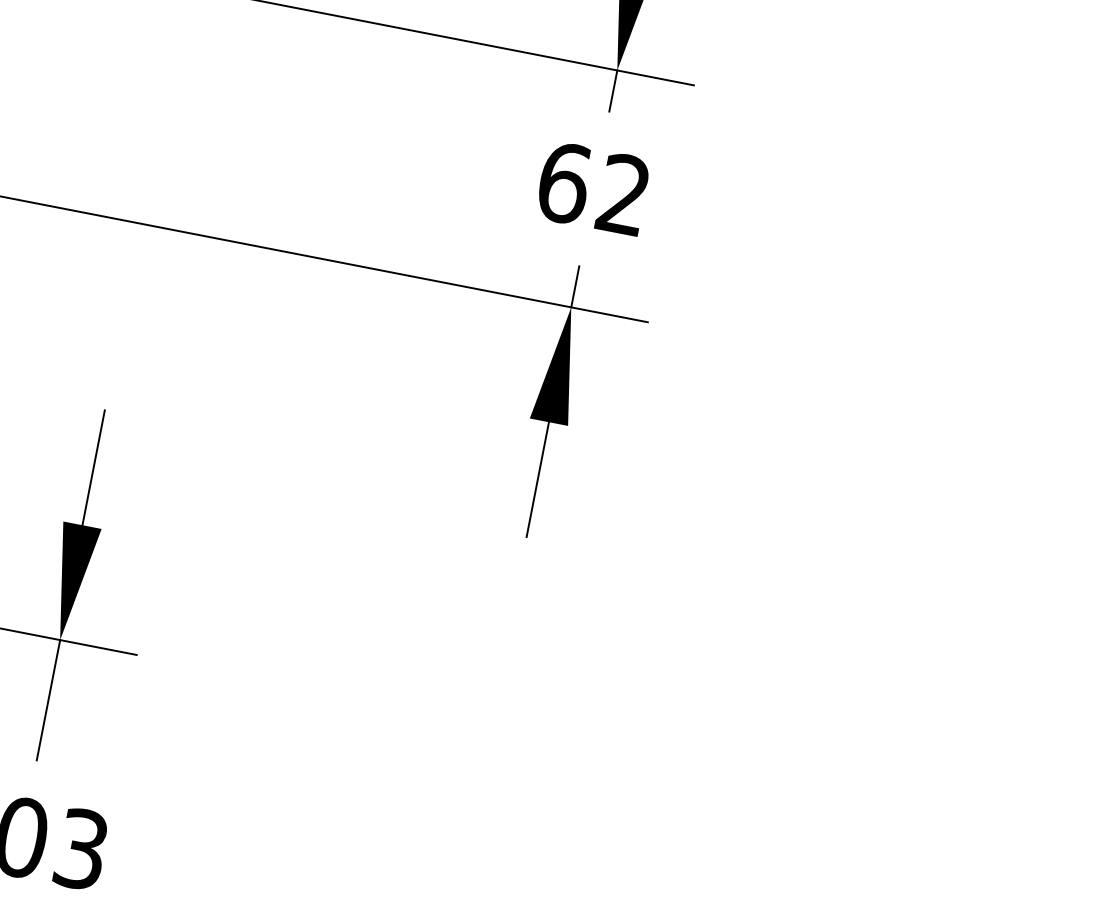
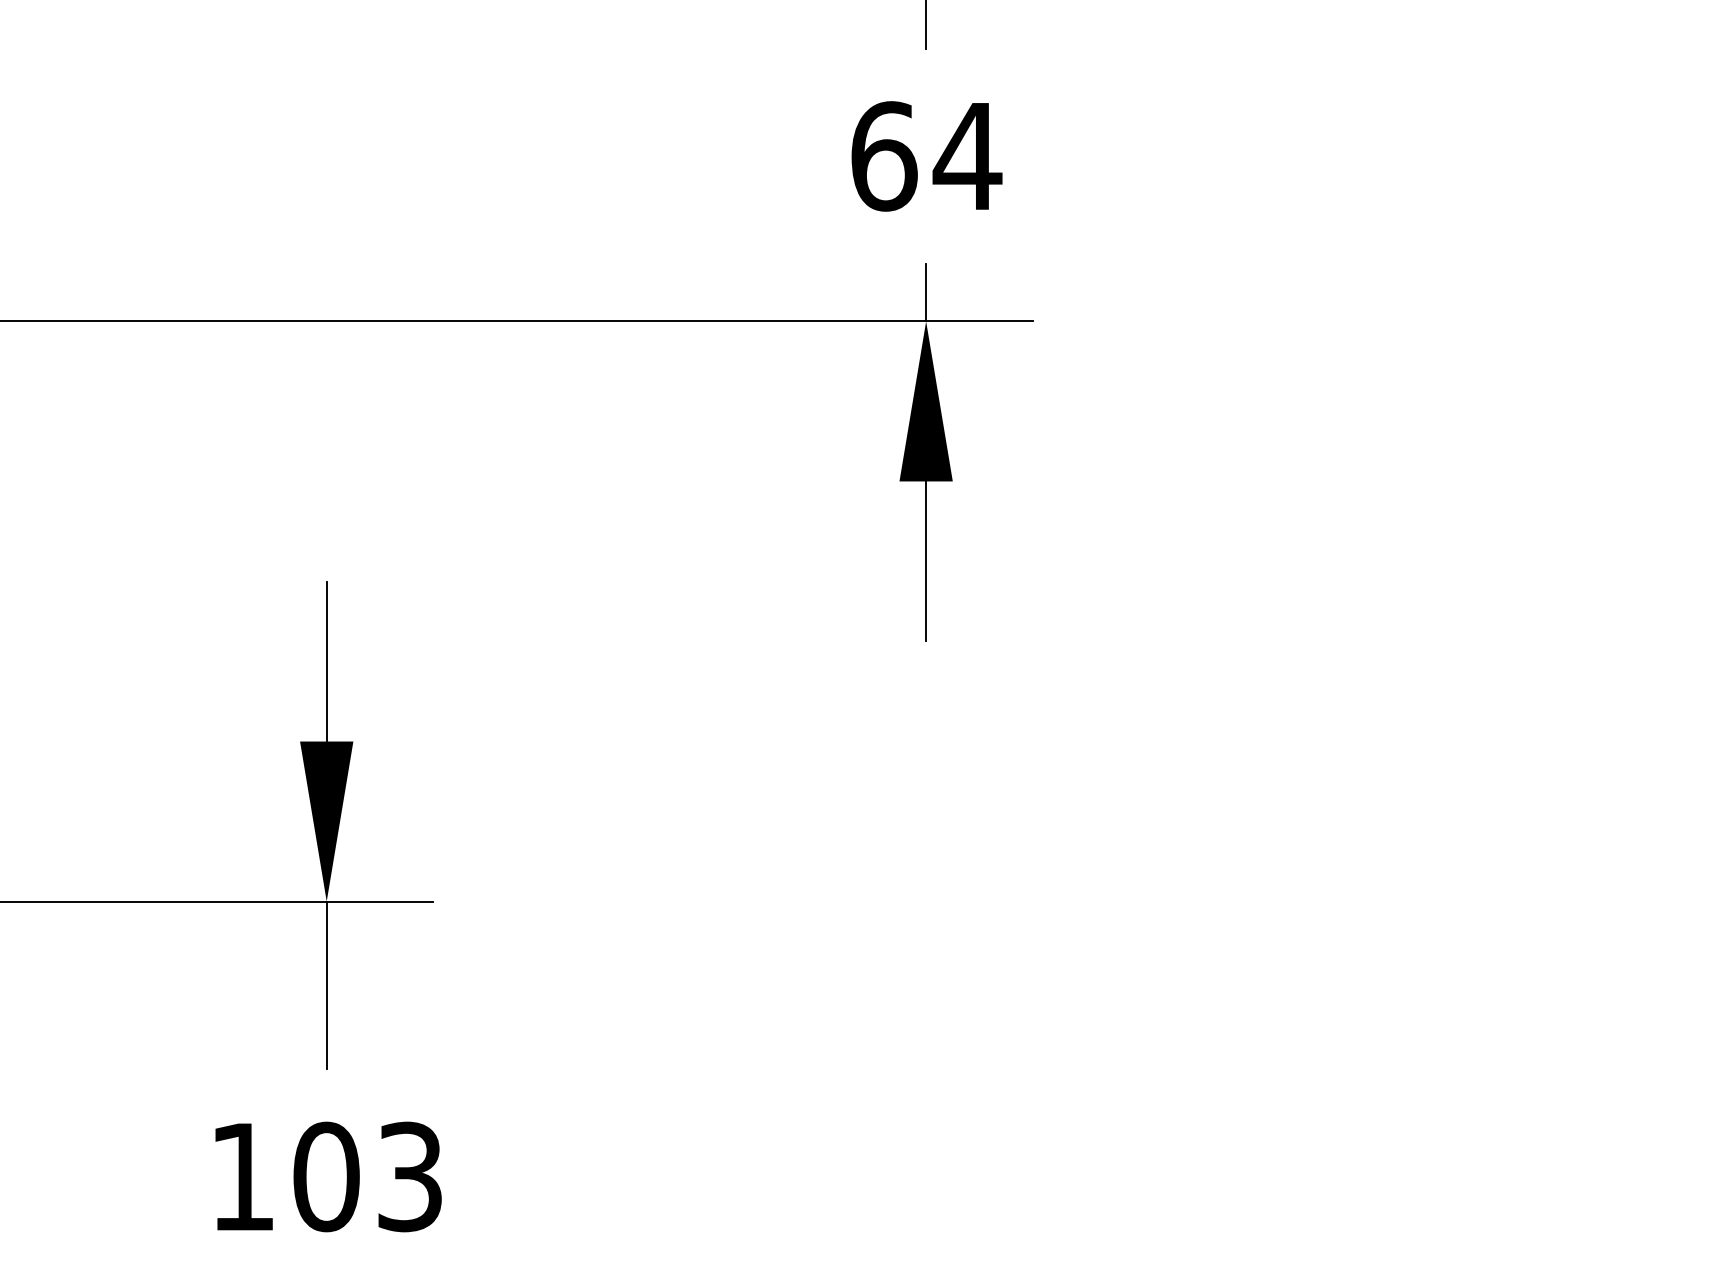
text: (624, 194) -> (967, 155), 62 -> 64

